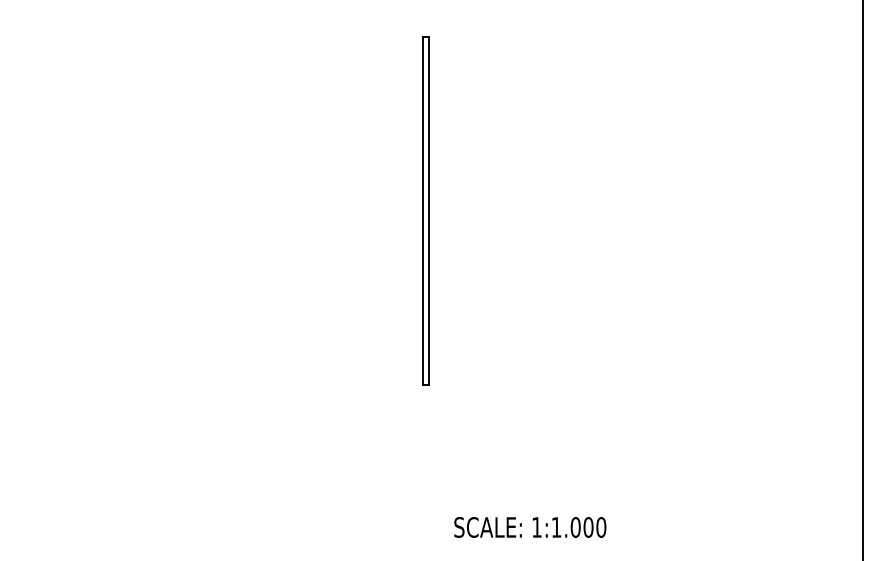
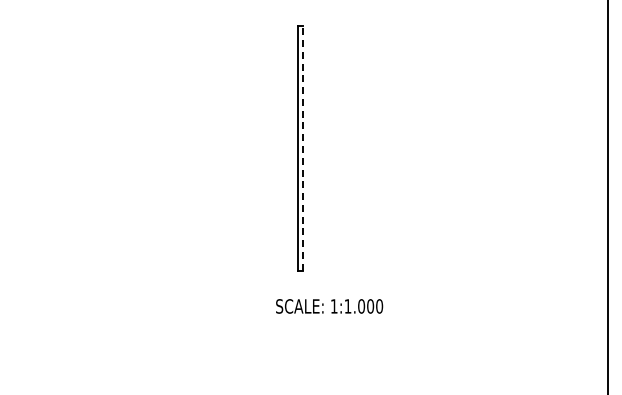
line: (429, 209) -> (302, 147), solid -> dashed
text: (530, 527) -> (329, 306), moved

